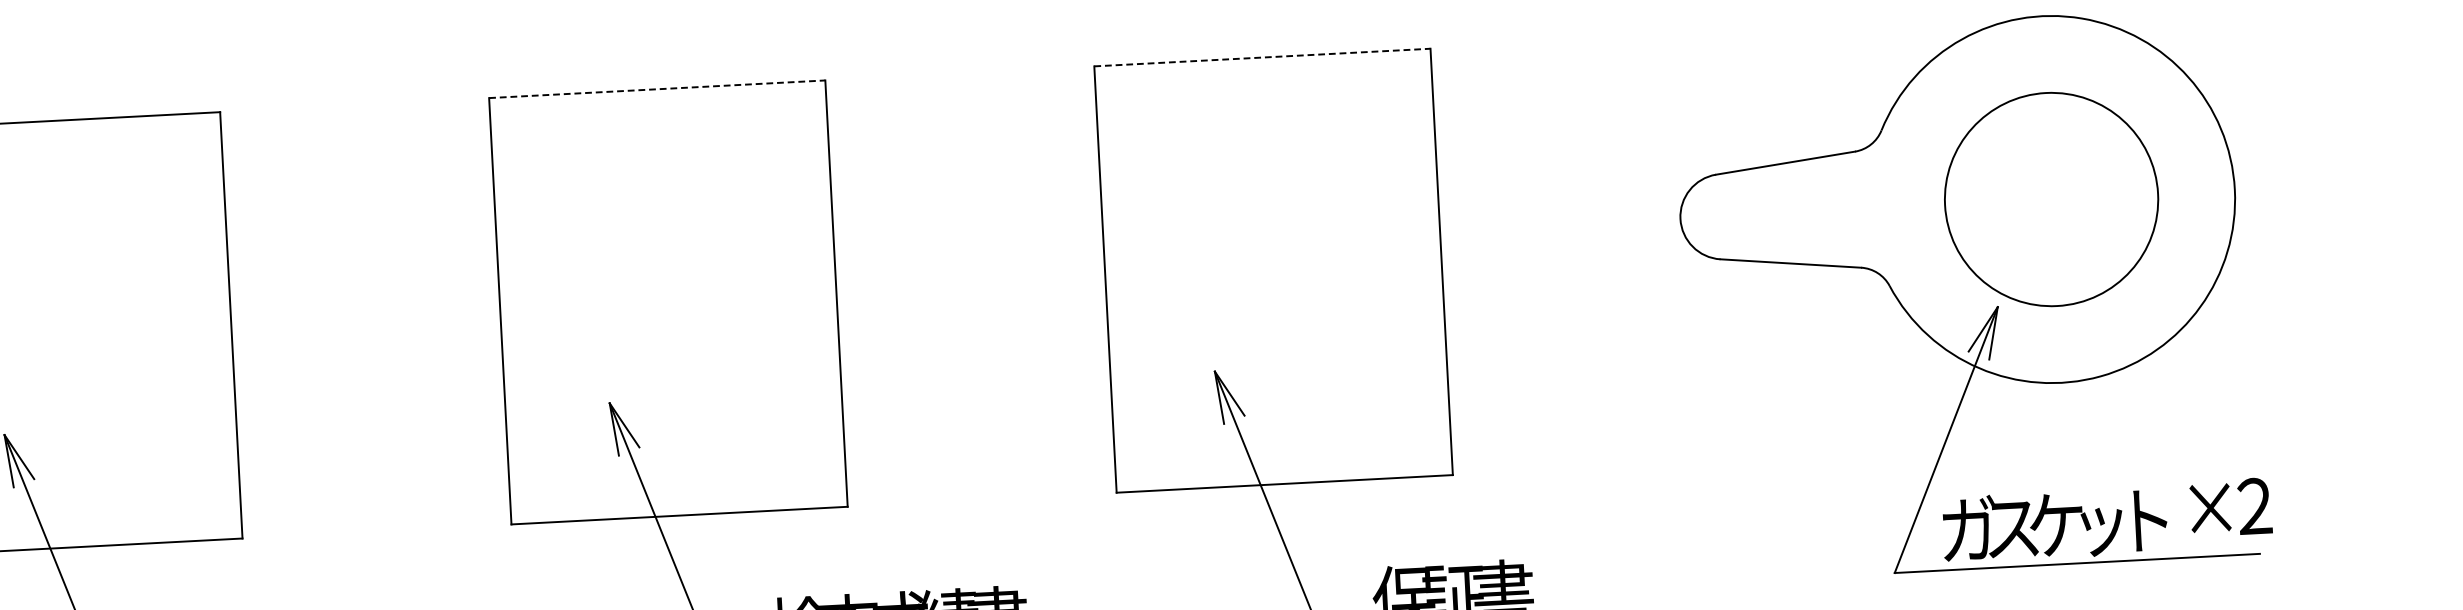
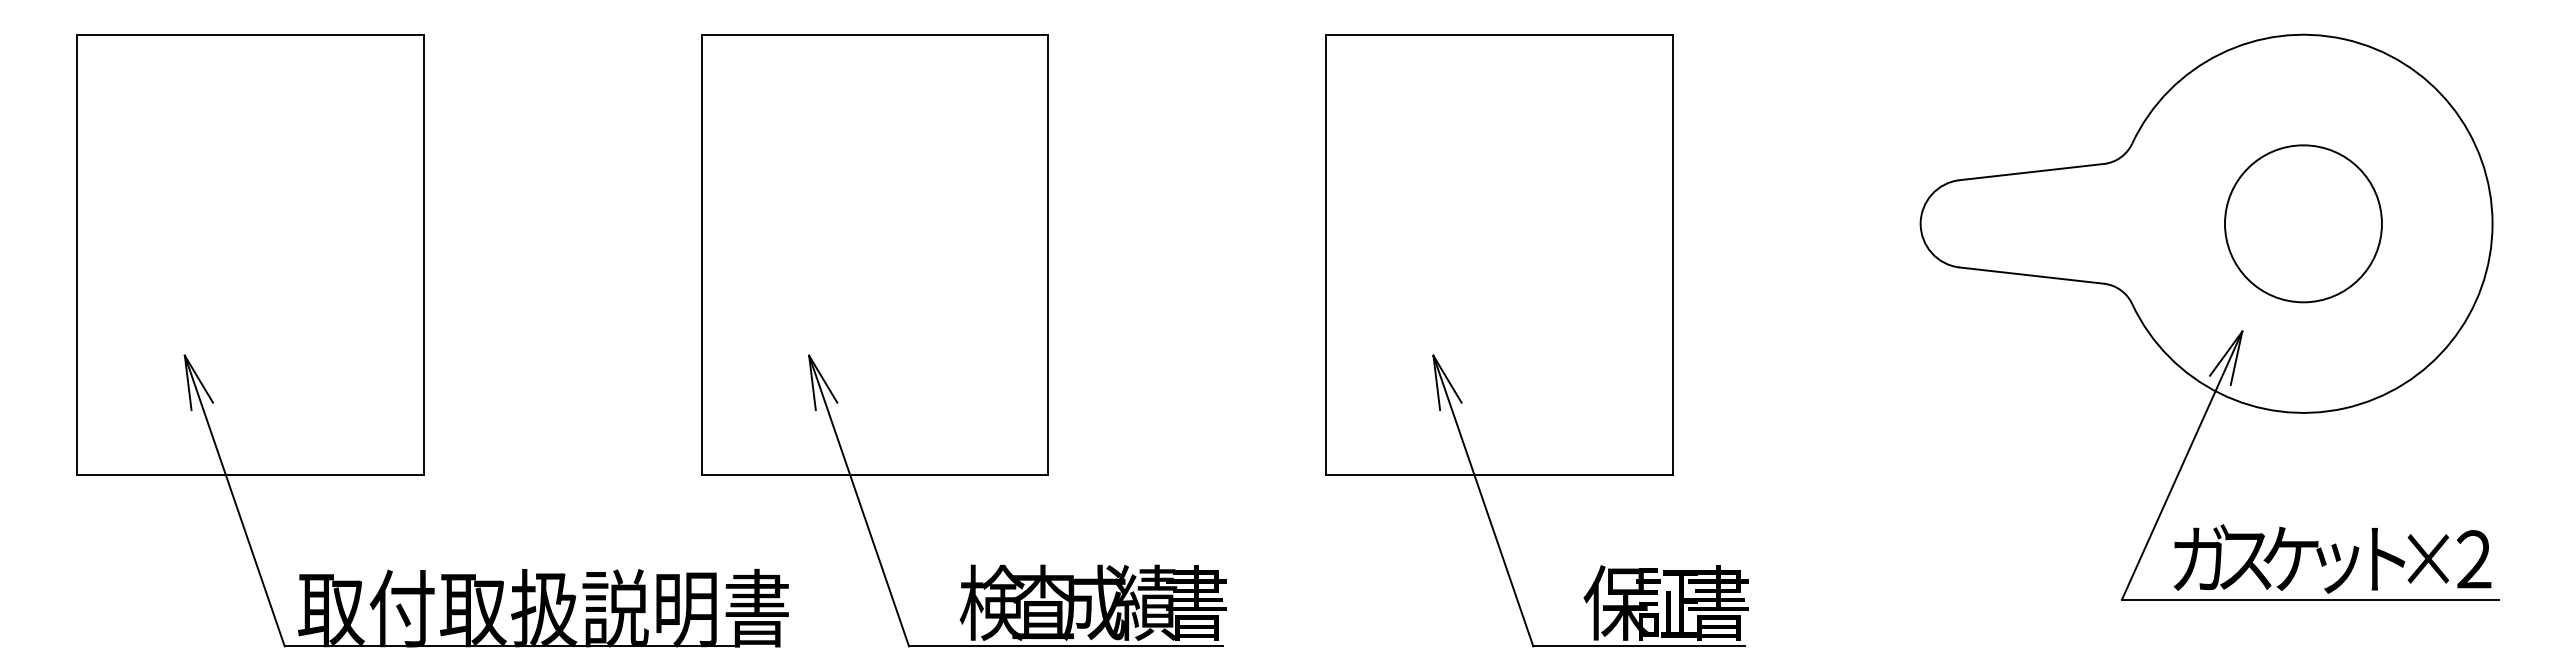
line: (1262, 57) -> (1499, 35), dashed -> solid
line: (657, 89) -> (875, 35), dashed -> solid
circle: (2050, 199) -> (2302, 223), size x0.71
text: (2231, 507) -> (2449, 559), moved

